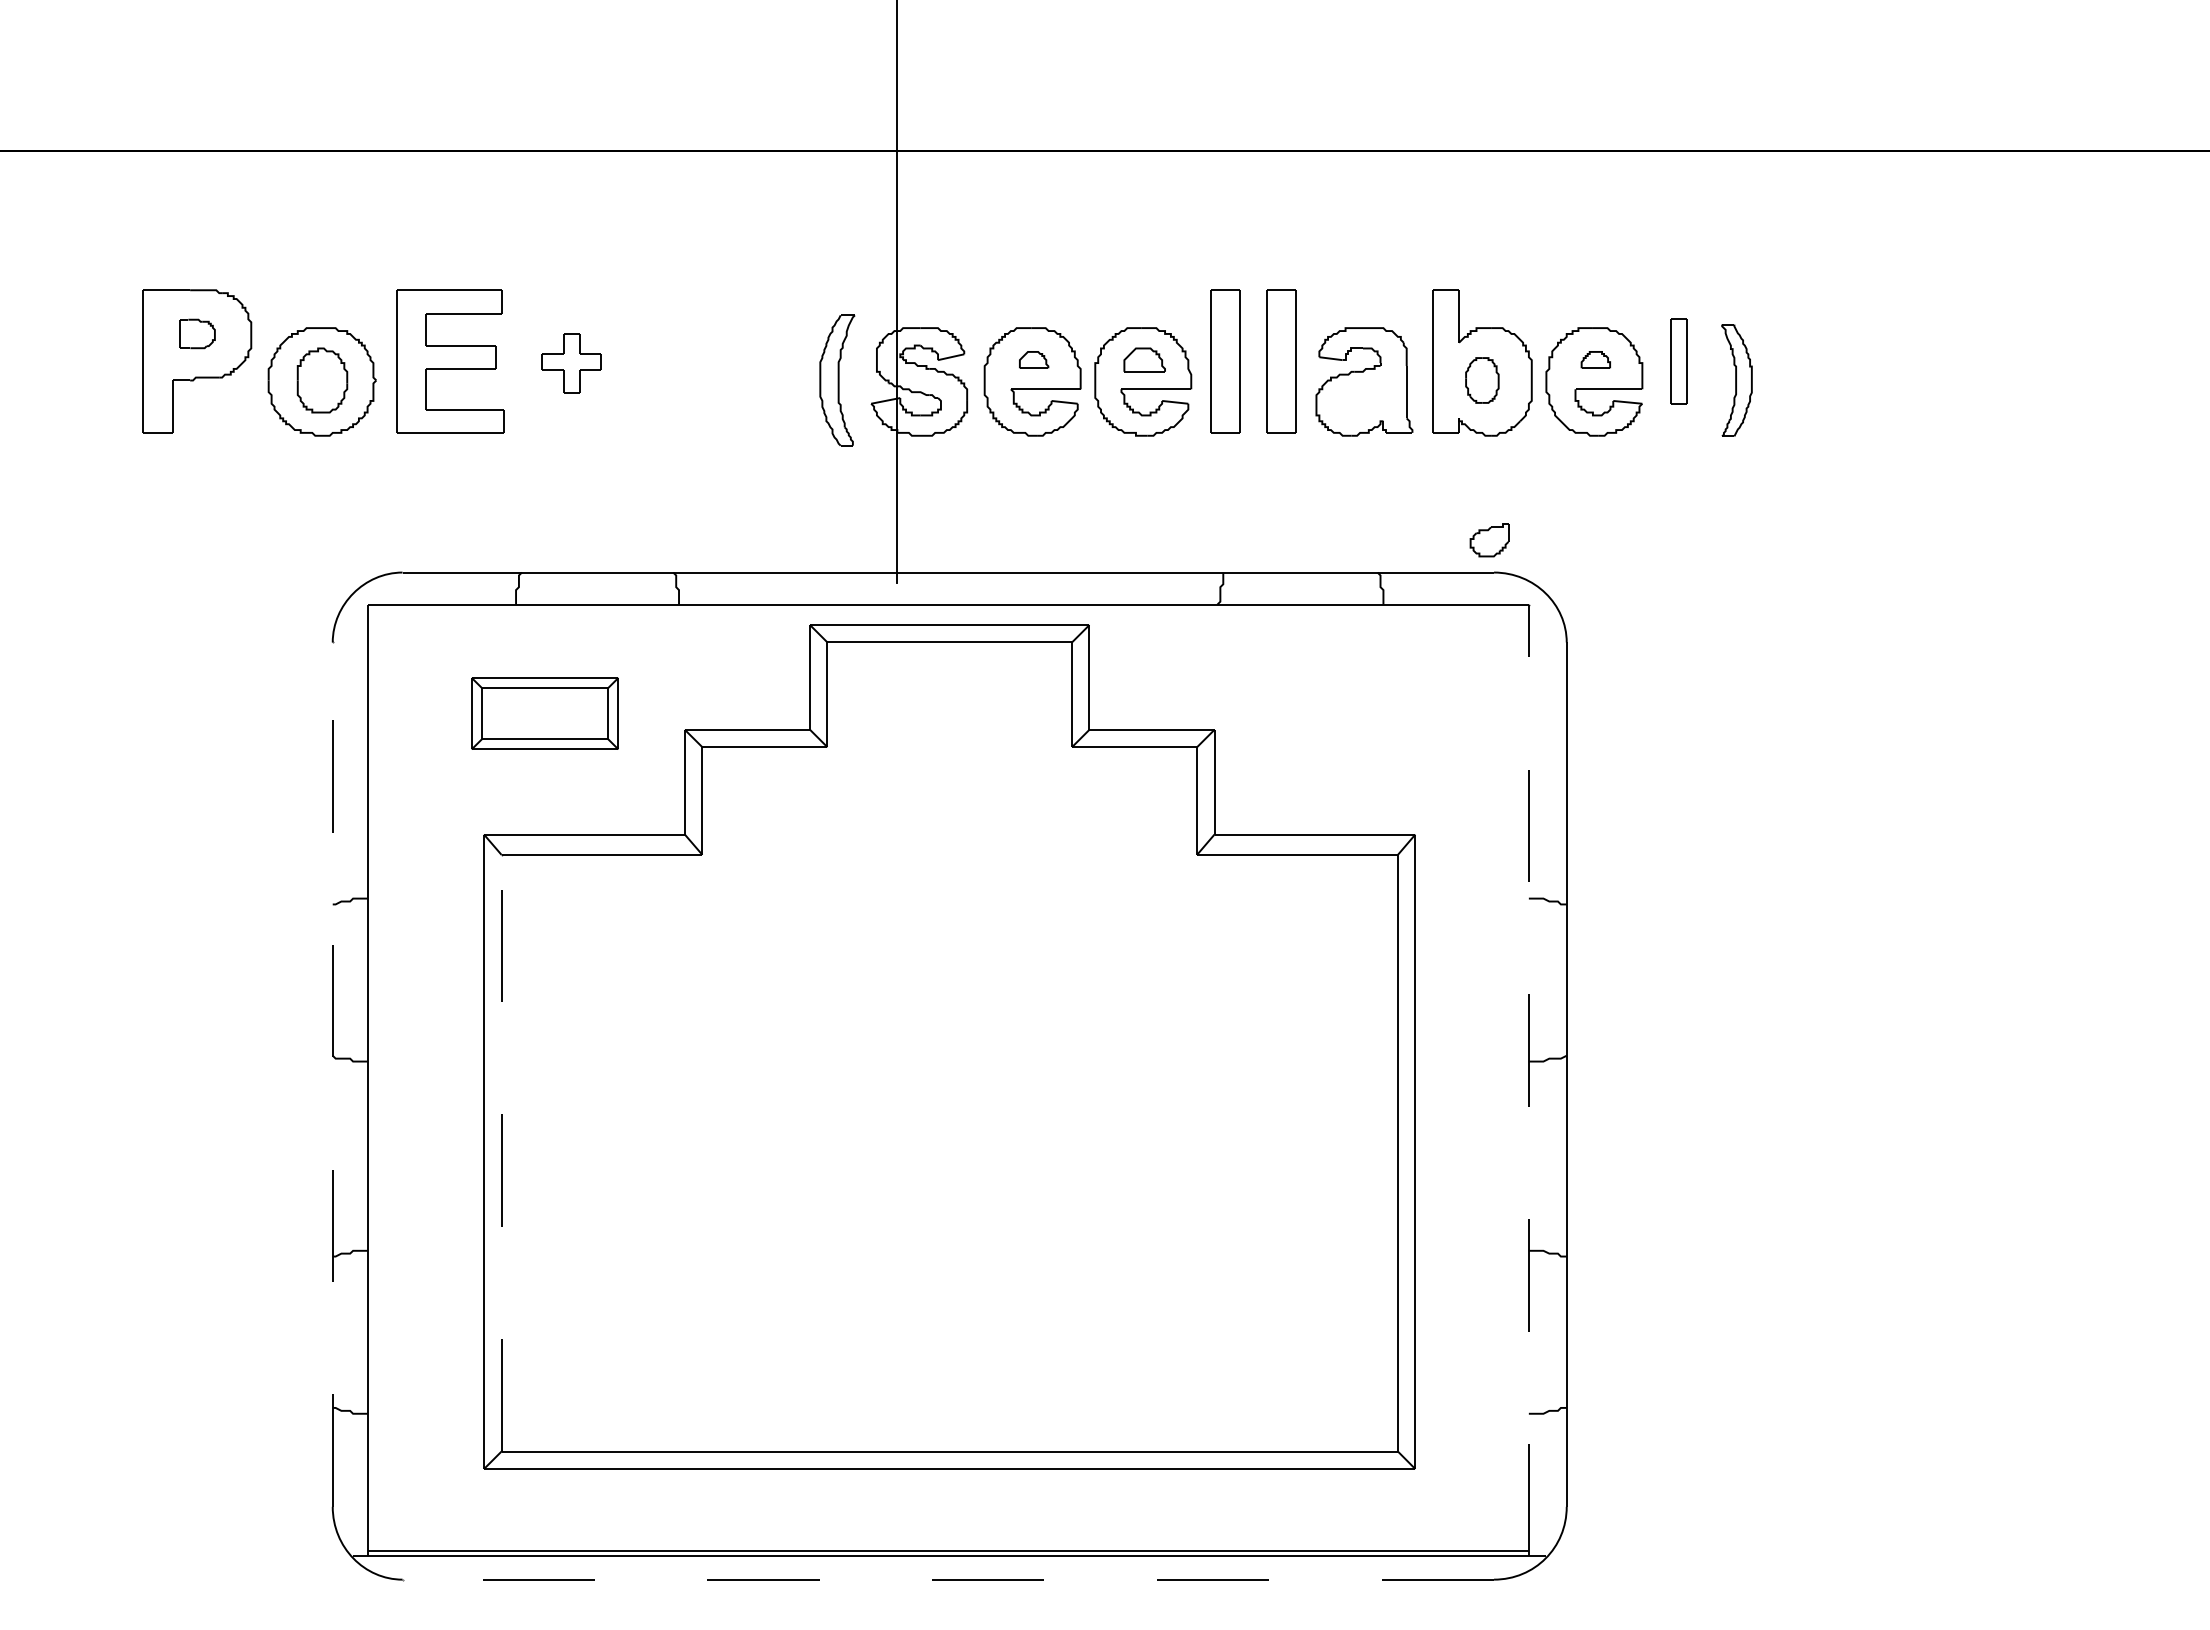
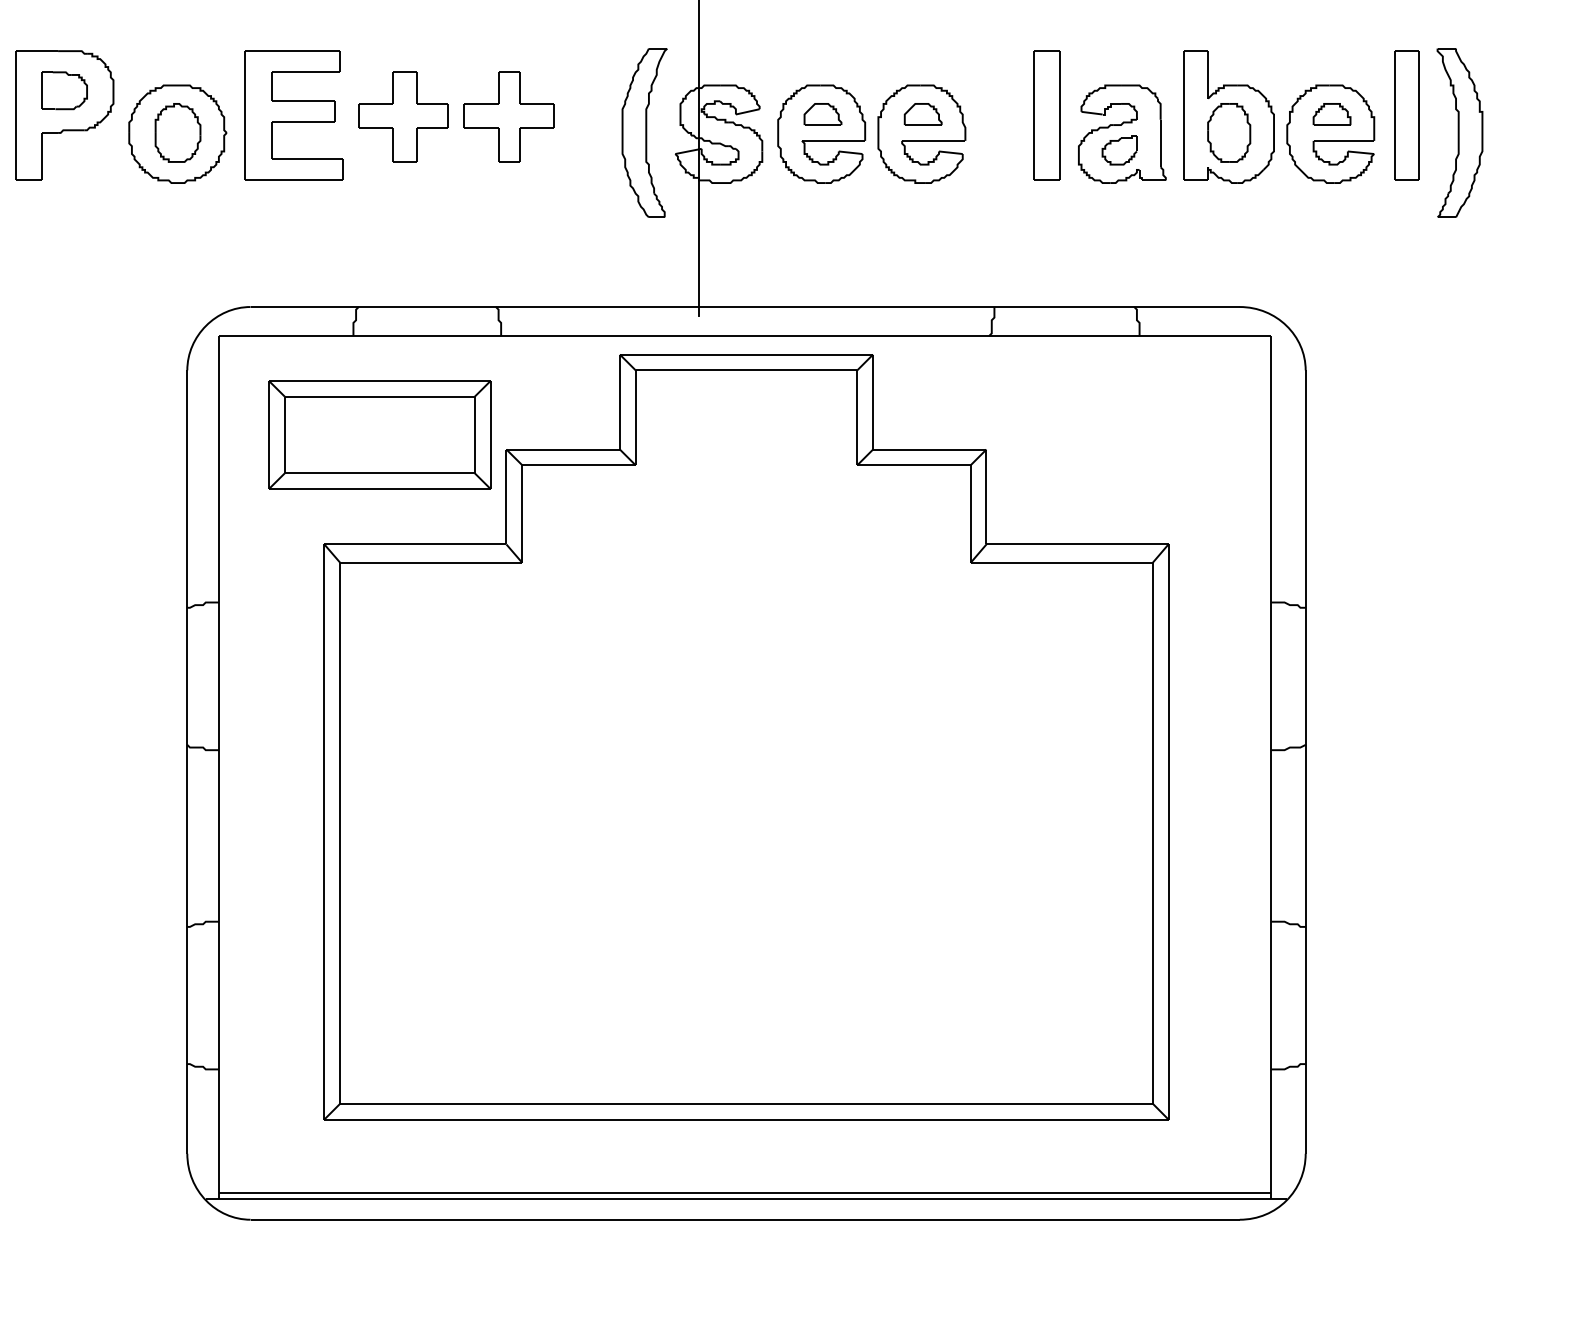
part: (197, 333) -> (64, 90), size x1.43
part: (1033, 359) -> (822, 113), size x1.43
part: (1595, 359) -> (1331, 113), size x1.43
part: (1225, 361) -> (996, 115), removed
part: (1678, 361) -> (1406, 115), size x1.67
part: (571, 363) -> (403, 117), size x1.67
part: (687, 363) -> (508, 117), added
part: (837, 380) -> (644, 132), size x1.43
part: (1482, 380) -> (1229, 132), size x1.43
part: (1736, 380) -> (1459, 132), size x1.67
part: (1489, 540) -> (1119, 150), moved
part: (544, 713) -> (379, 434), size x1.67
line: (332, 1074) -> (187, 761), dashed -> solid
line: (1528, 1079) -> (1271, 766), dashed -> solid
line: (501, 1152) -> (340, 832), dashed -> solid
line: (947, 1579) -> (744, 1219), dashed -> solid

